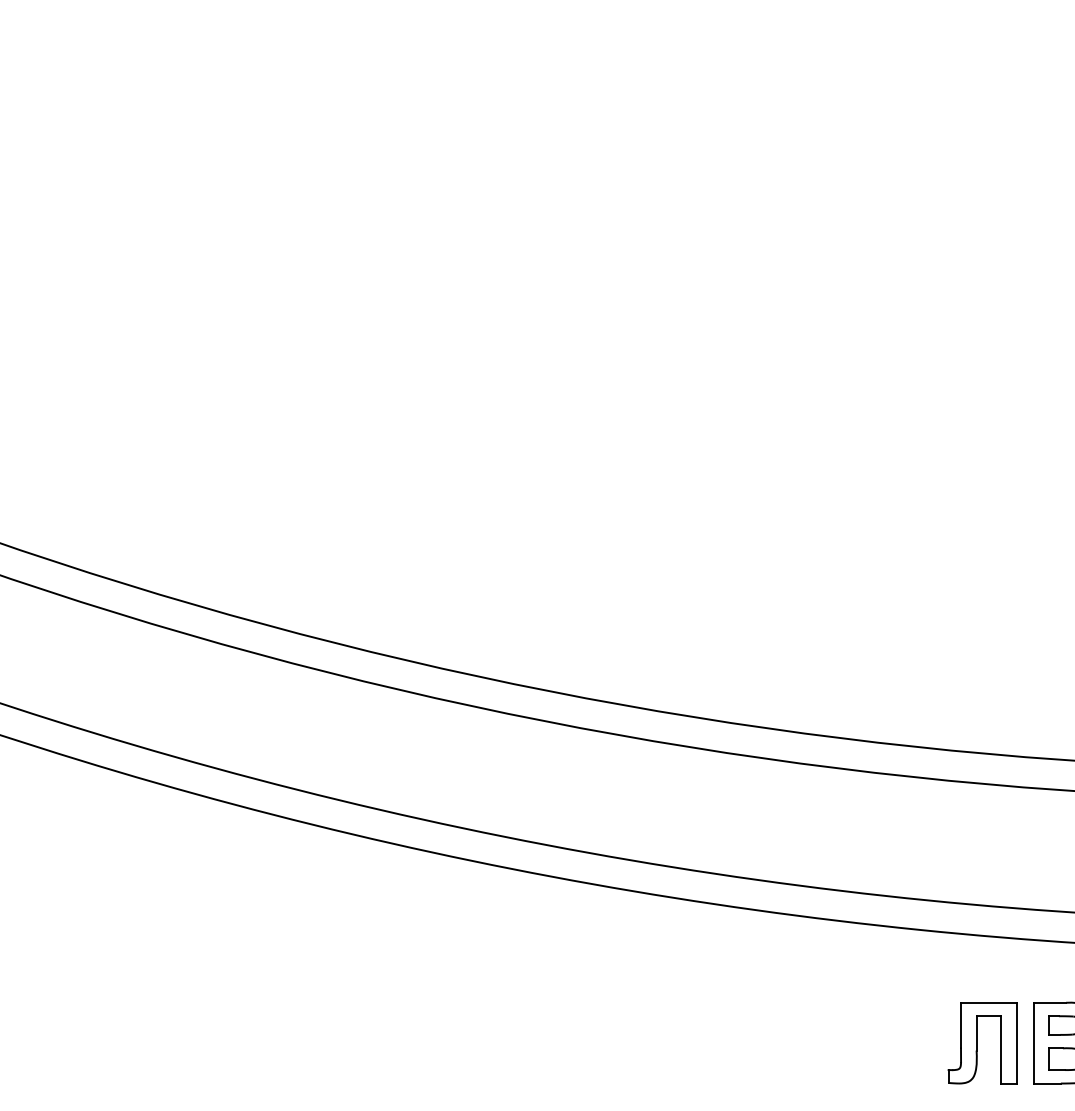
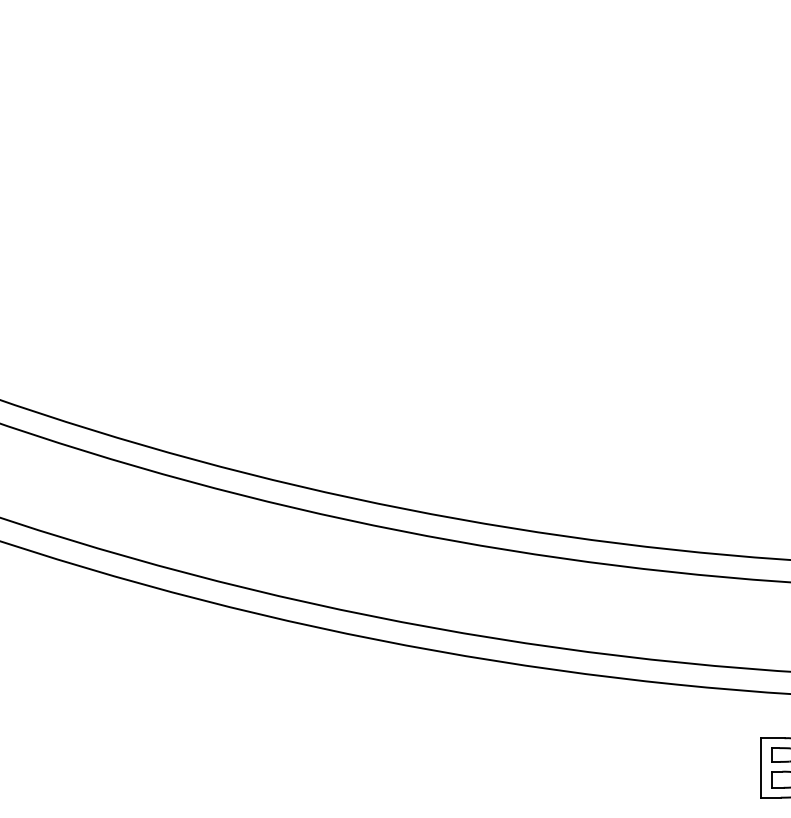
part: (982, 1043) -> (723, 768), removed

